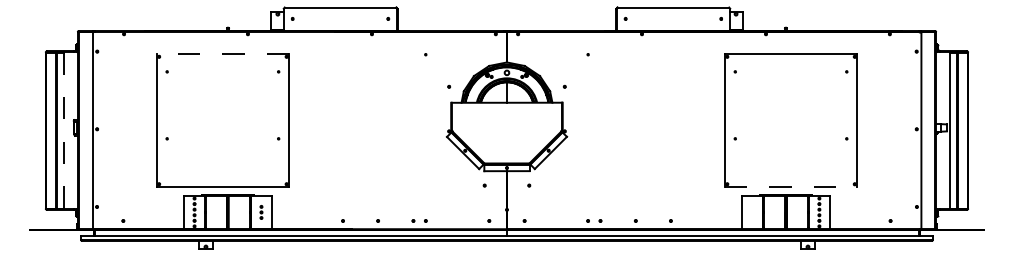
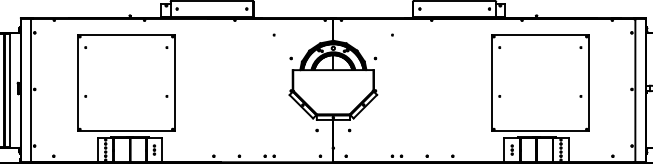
line: (222, 54) -> (126, 34), dashed -> solid
line: (63, 131) -> (10, 91), dashed -> solid
line: (791, 186) -> (540, 131), dashed -> solid
part: (752, 212) -> (512, 150), added

